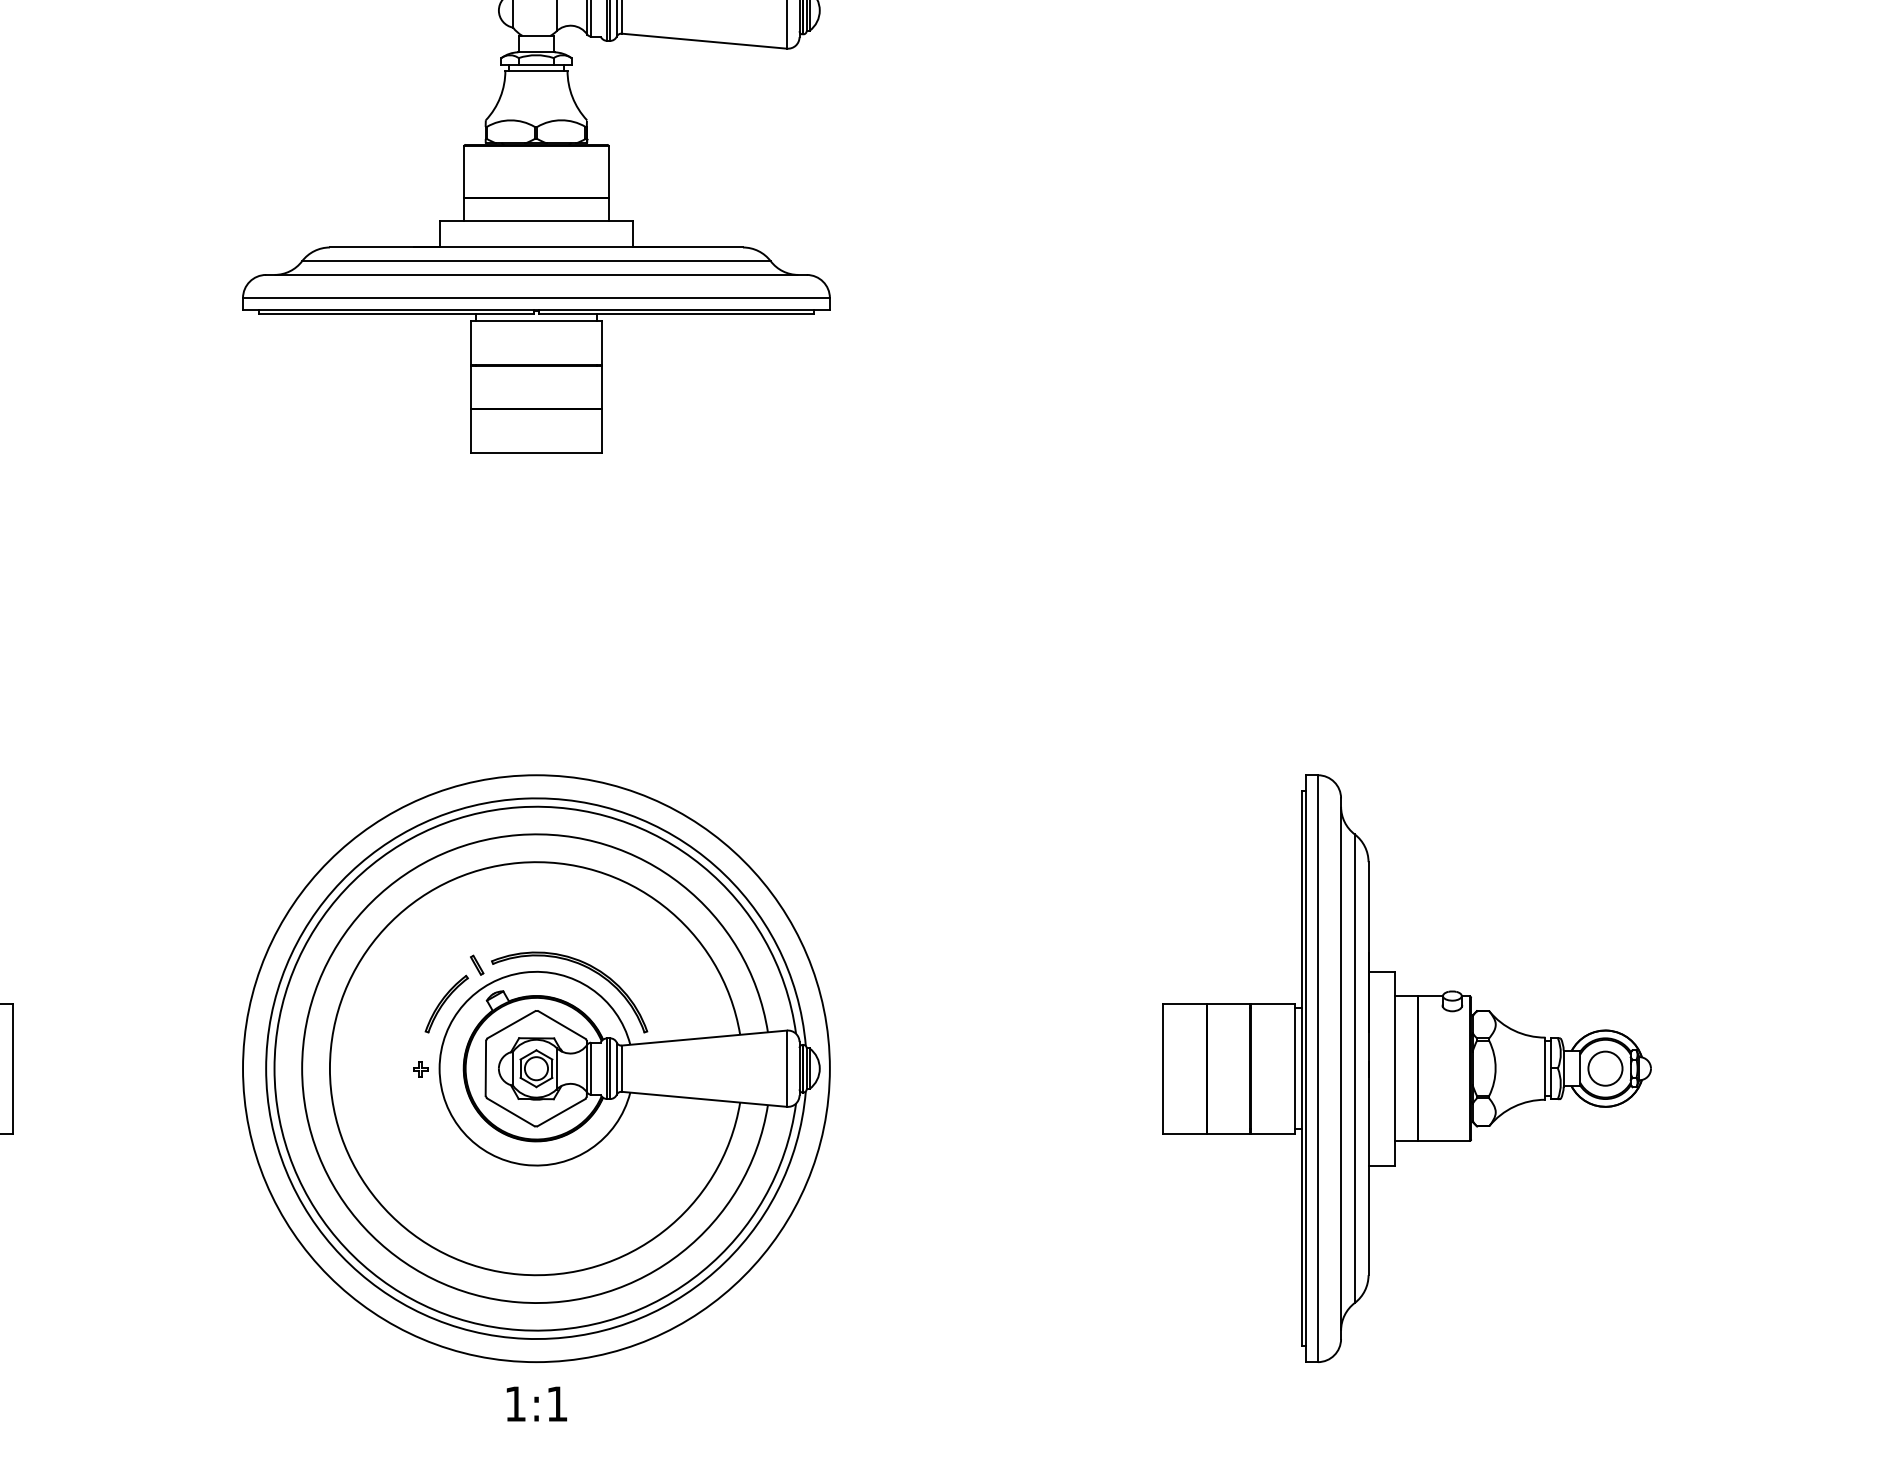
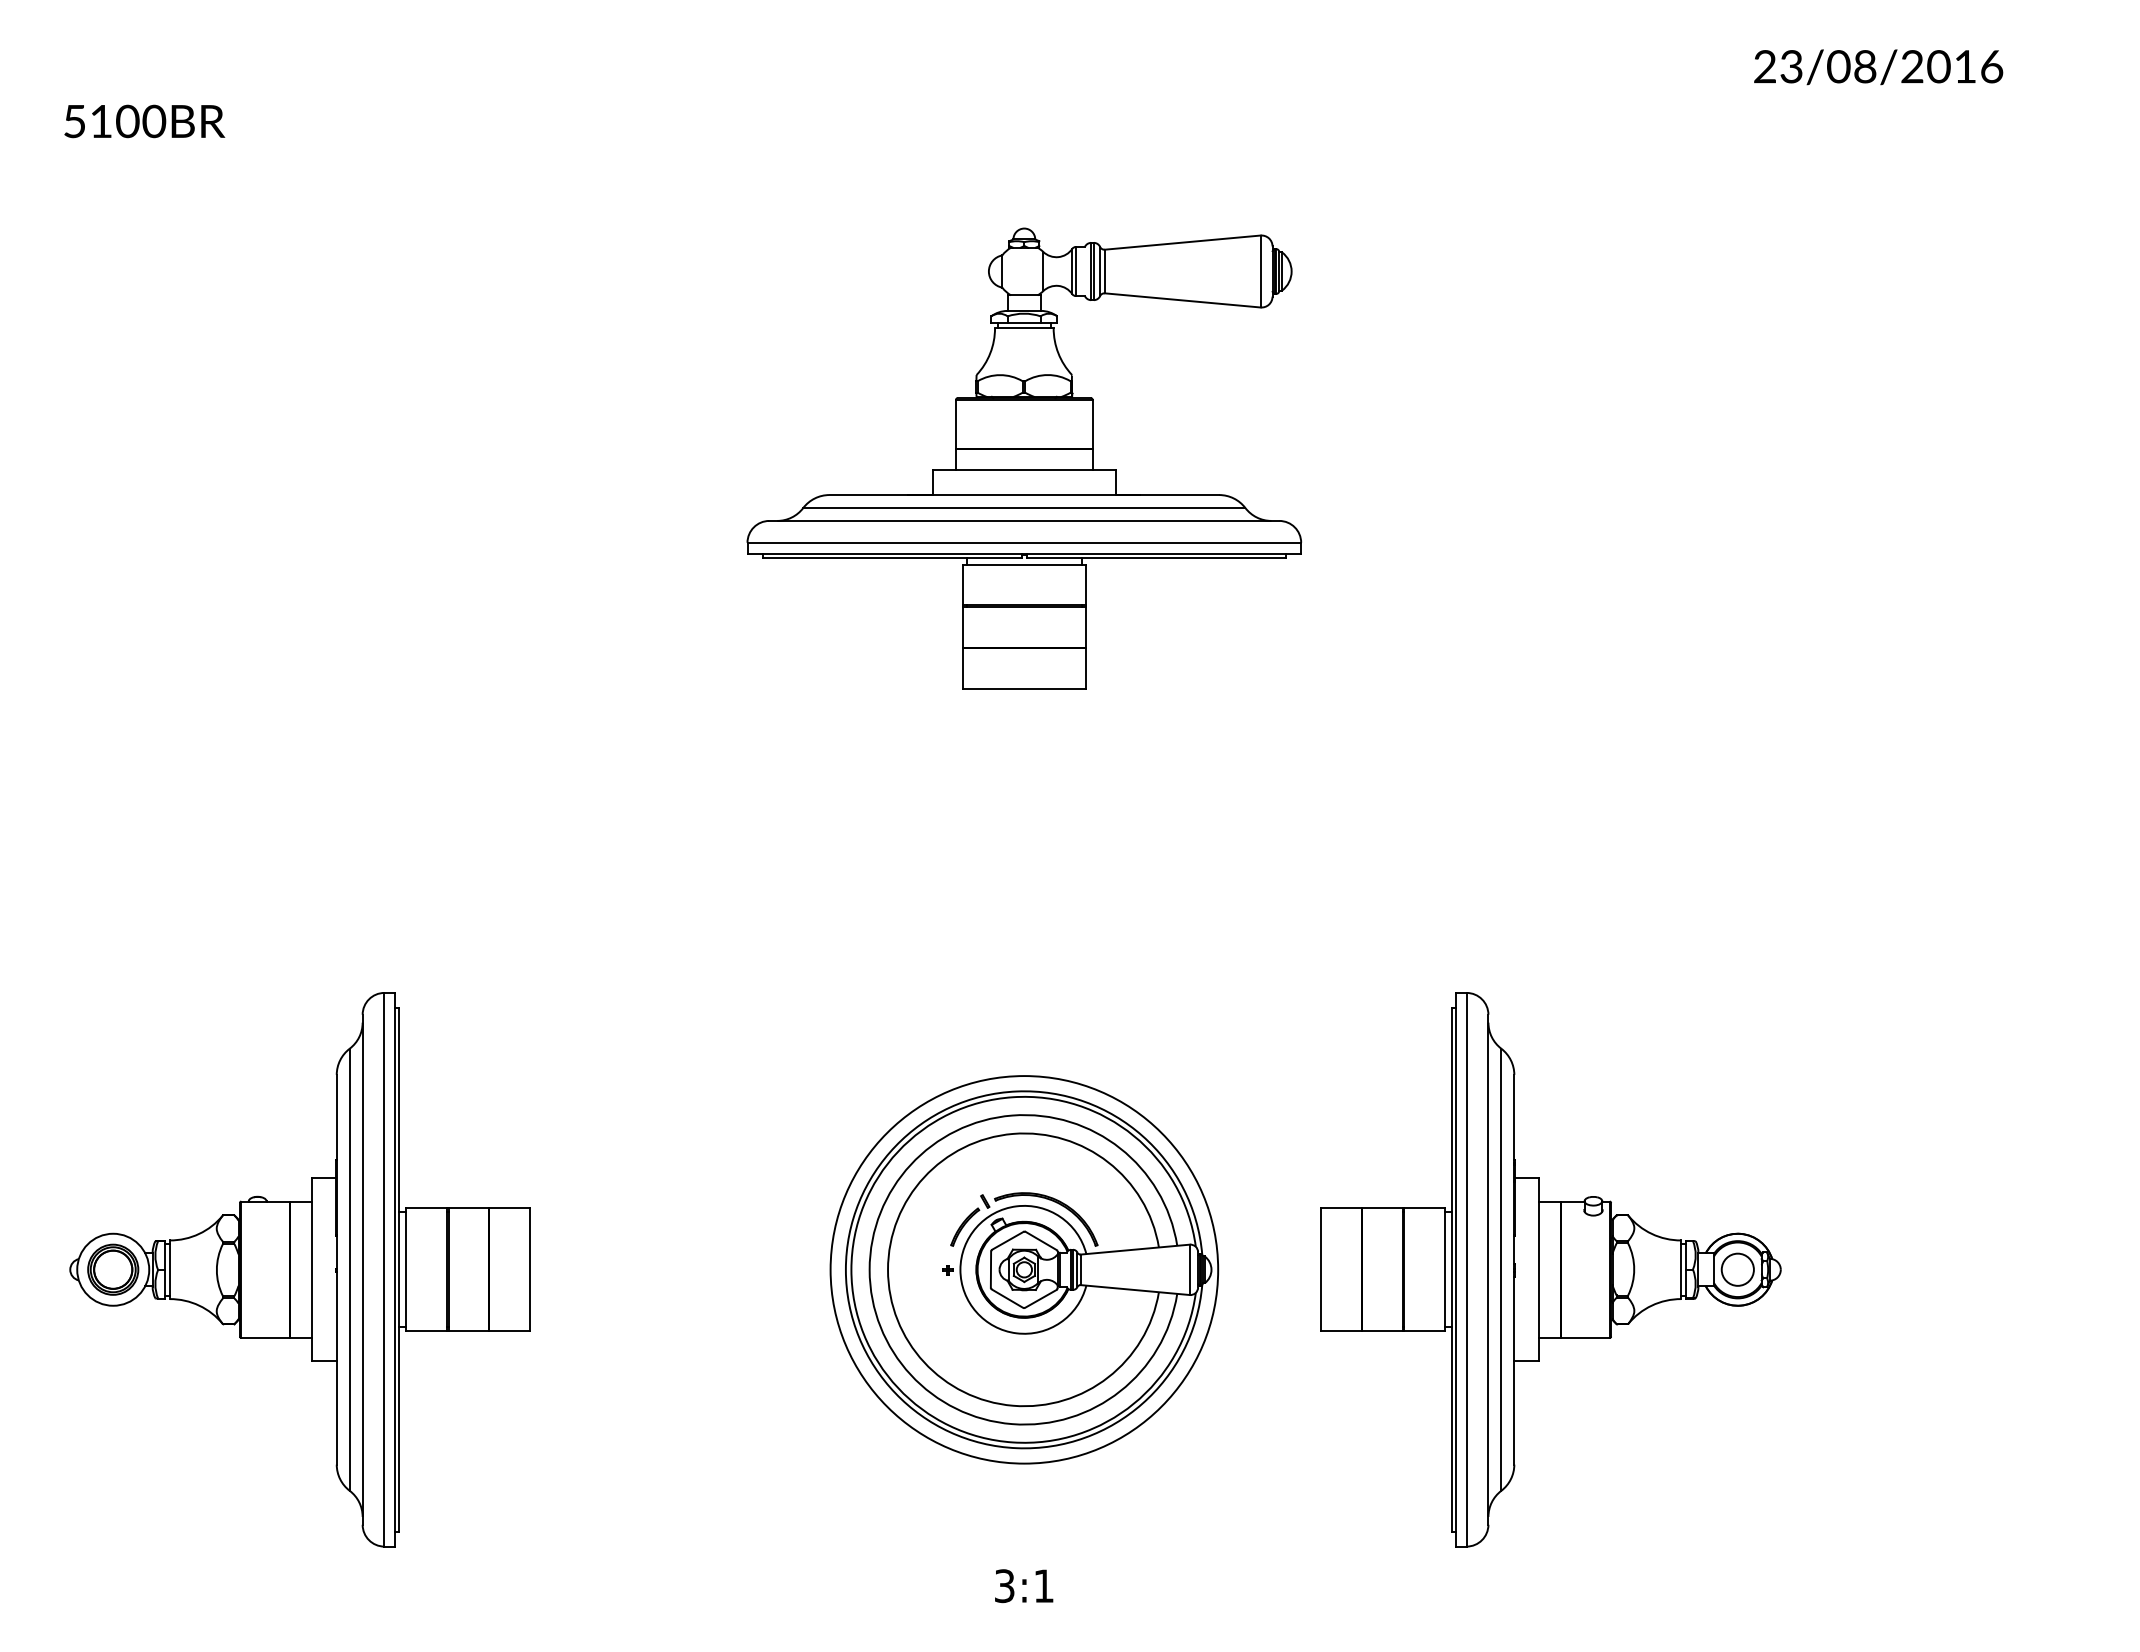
part: (536, 1068) -> (1024, 1269), size x0.7
part: (1406, 1068) -> (1550, 1269), moved
text: (515, 1404) -> (1004, 1586), 1:1 -> 3:1

